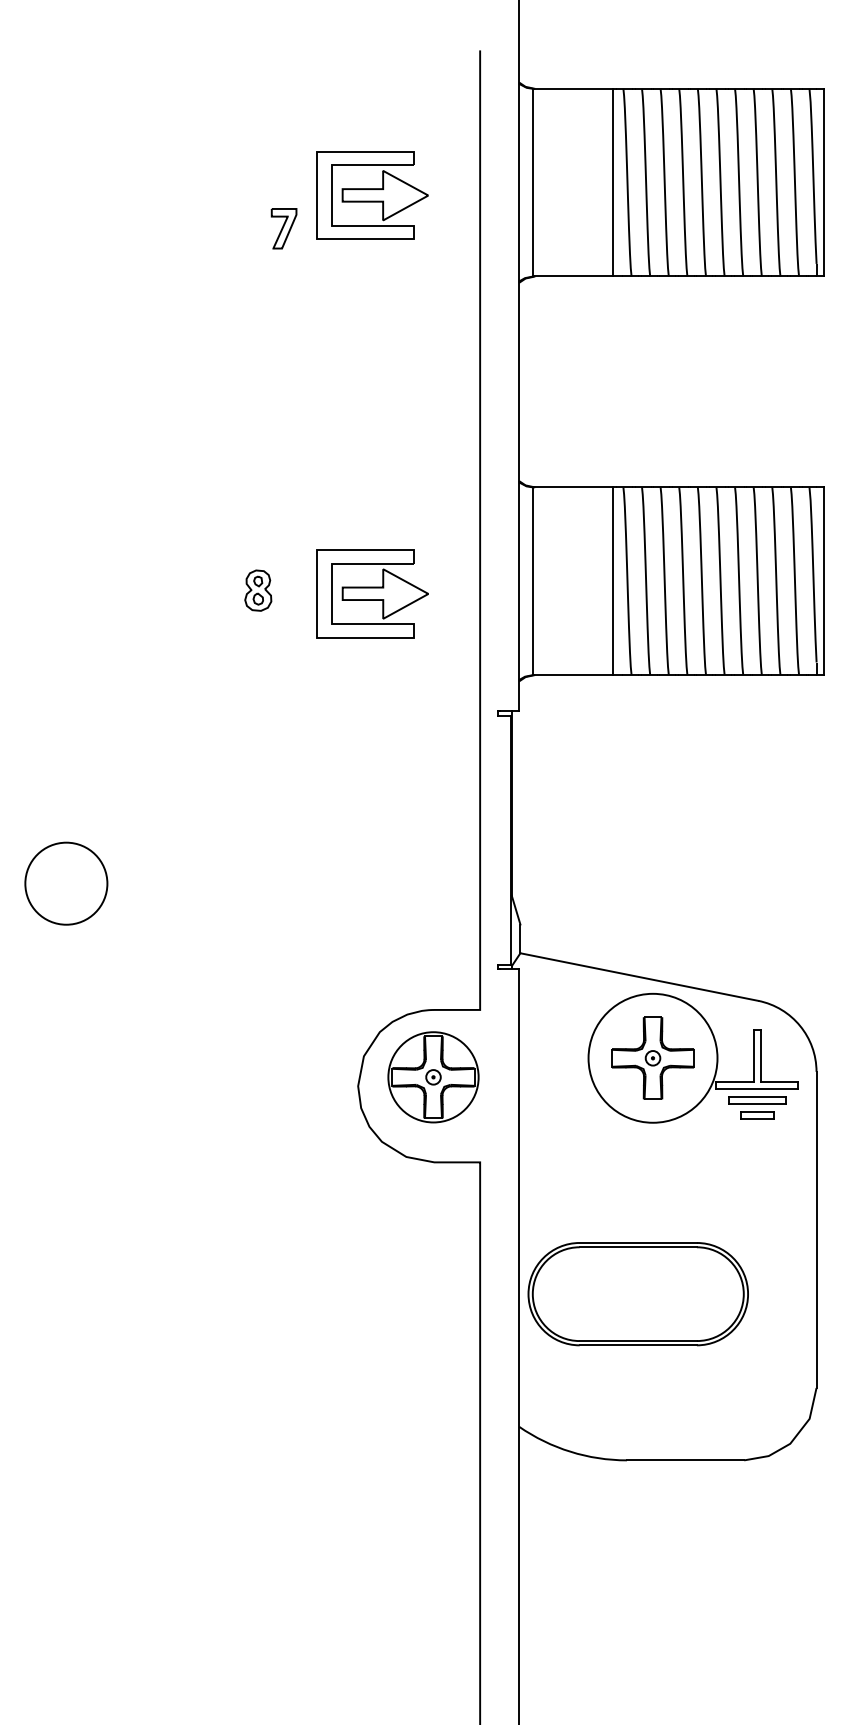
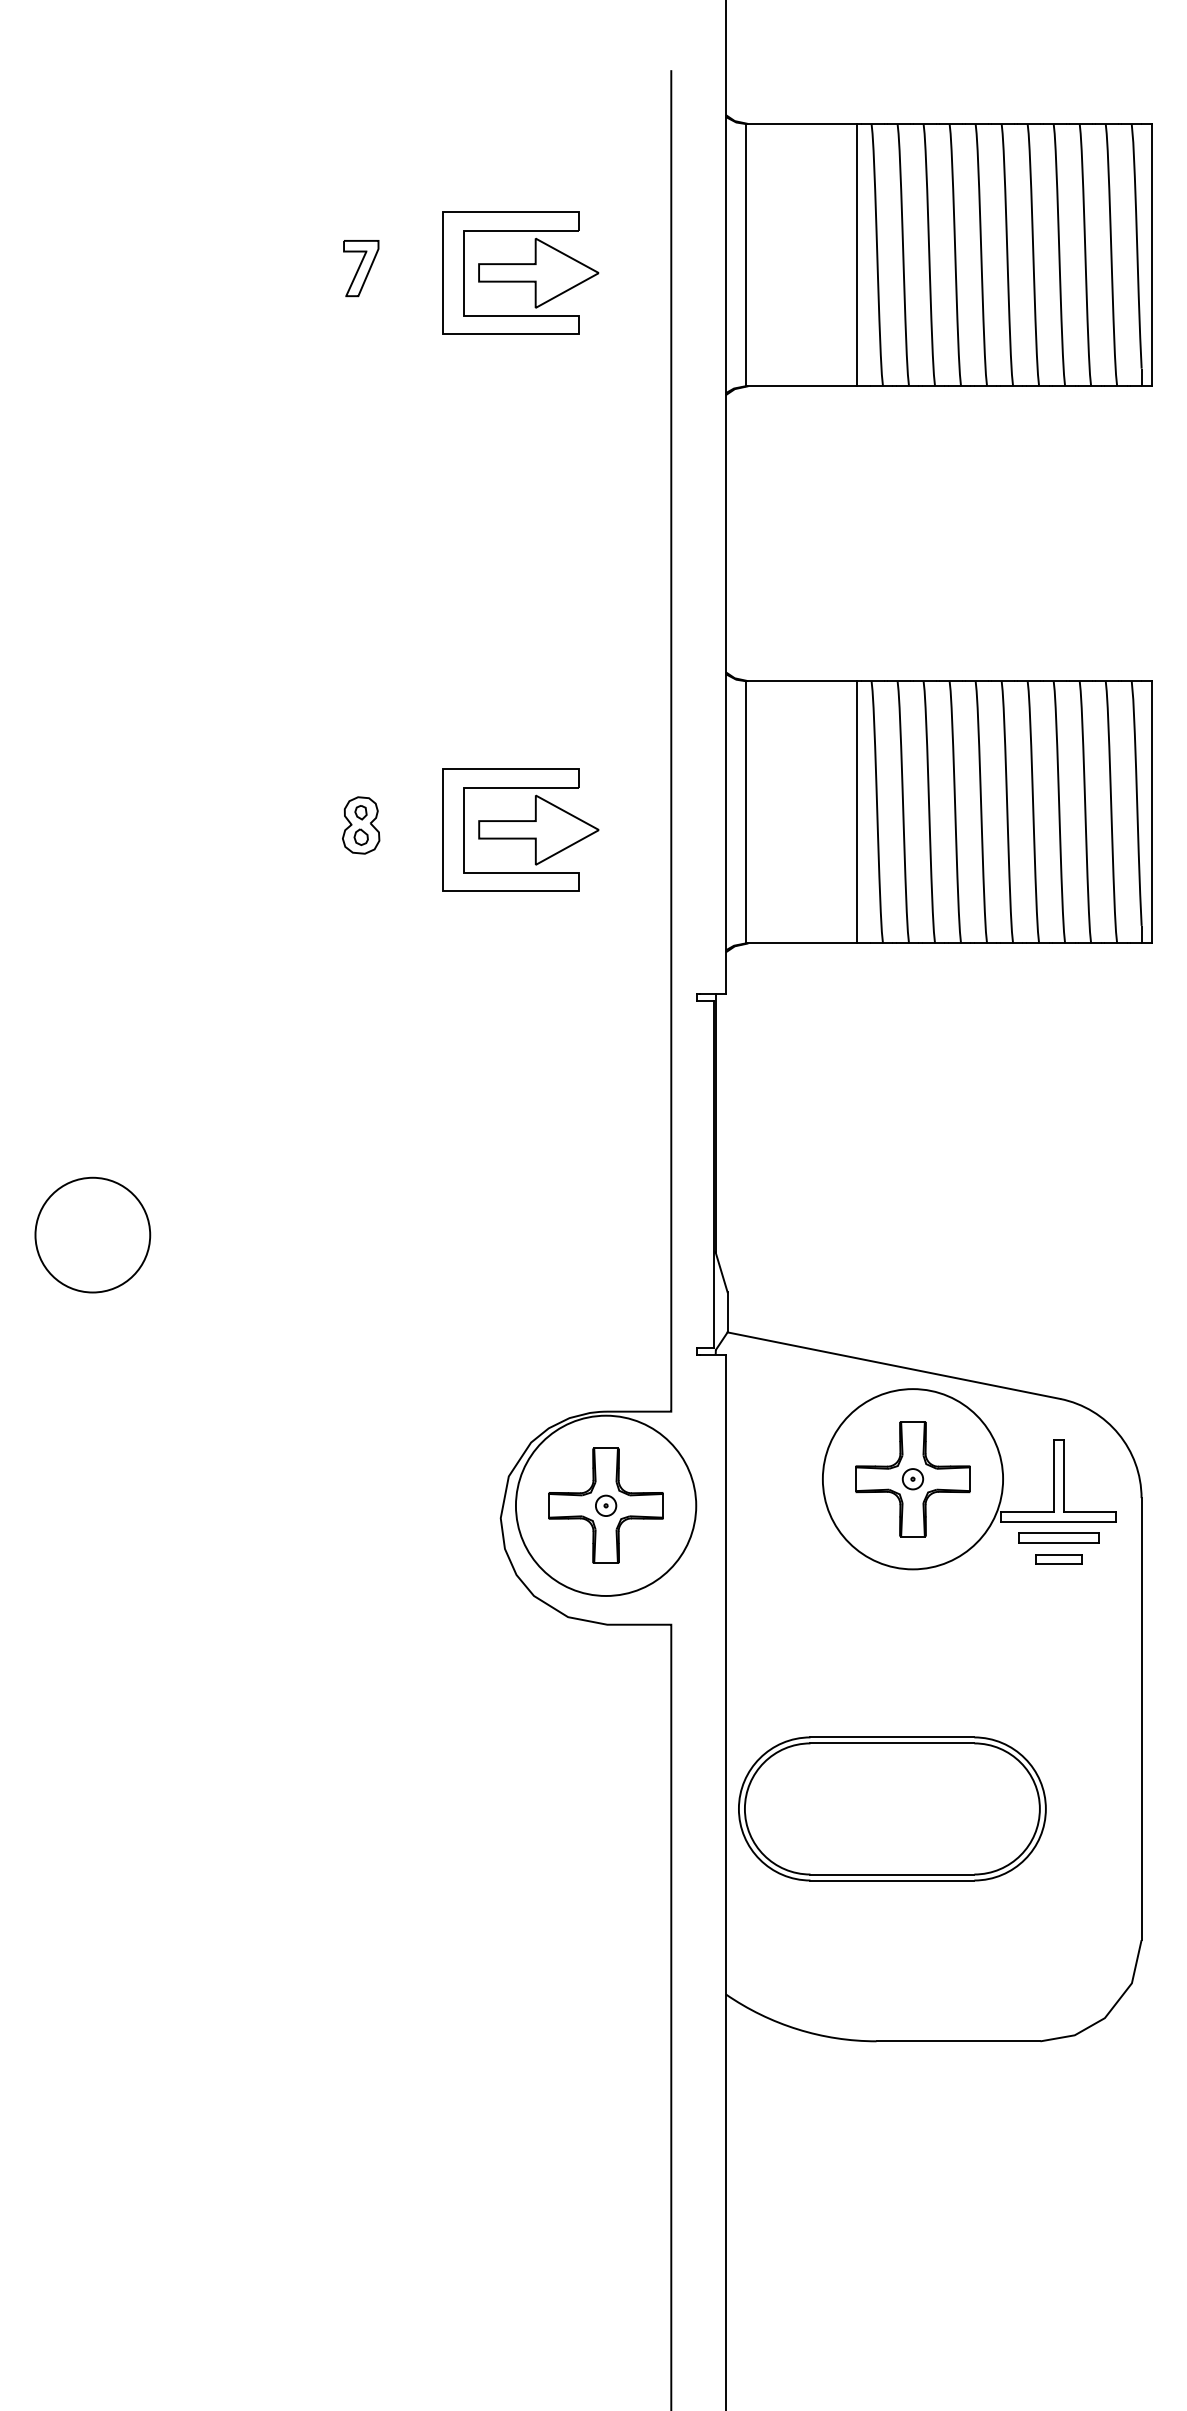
part: (284, 228) -> (361, 268), moved
circle: (433, 1077) -> (605, 1505), size x1.43

